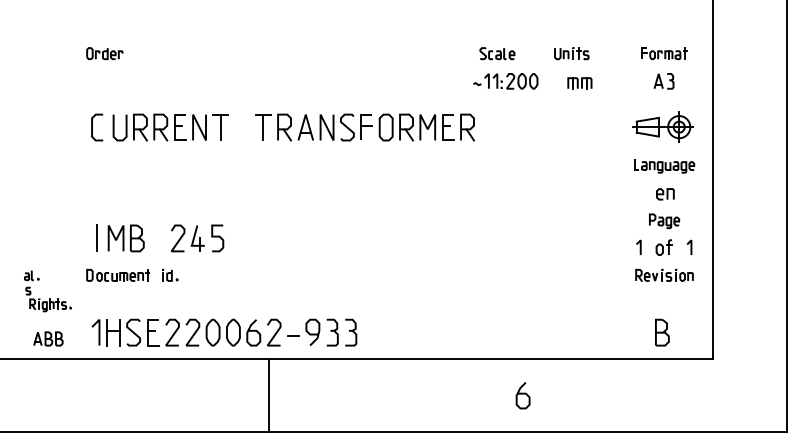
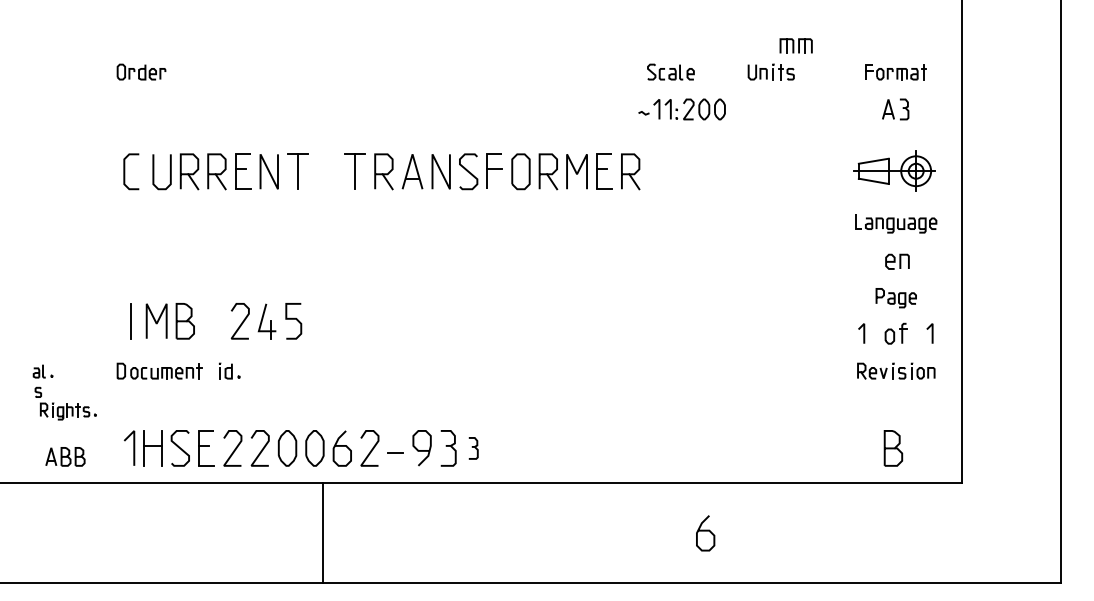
part: (579, 82) -> (795, 45), moved
part: (350, 332) -> (473, 448), size x0.6
line: (269, 395) -> (323, 532), moved

